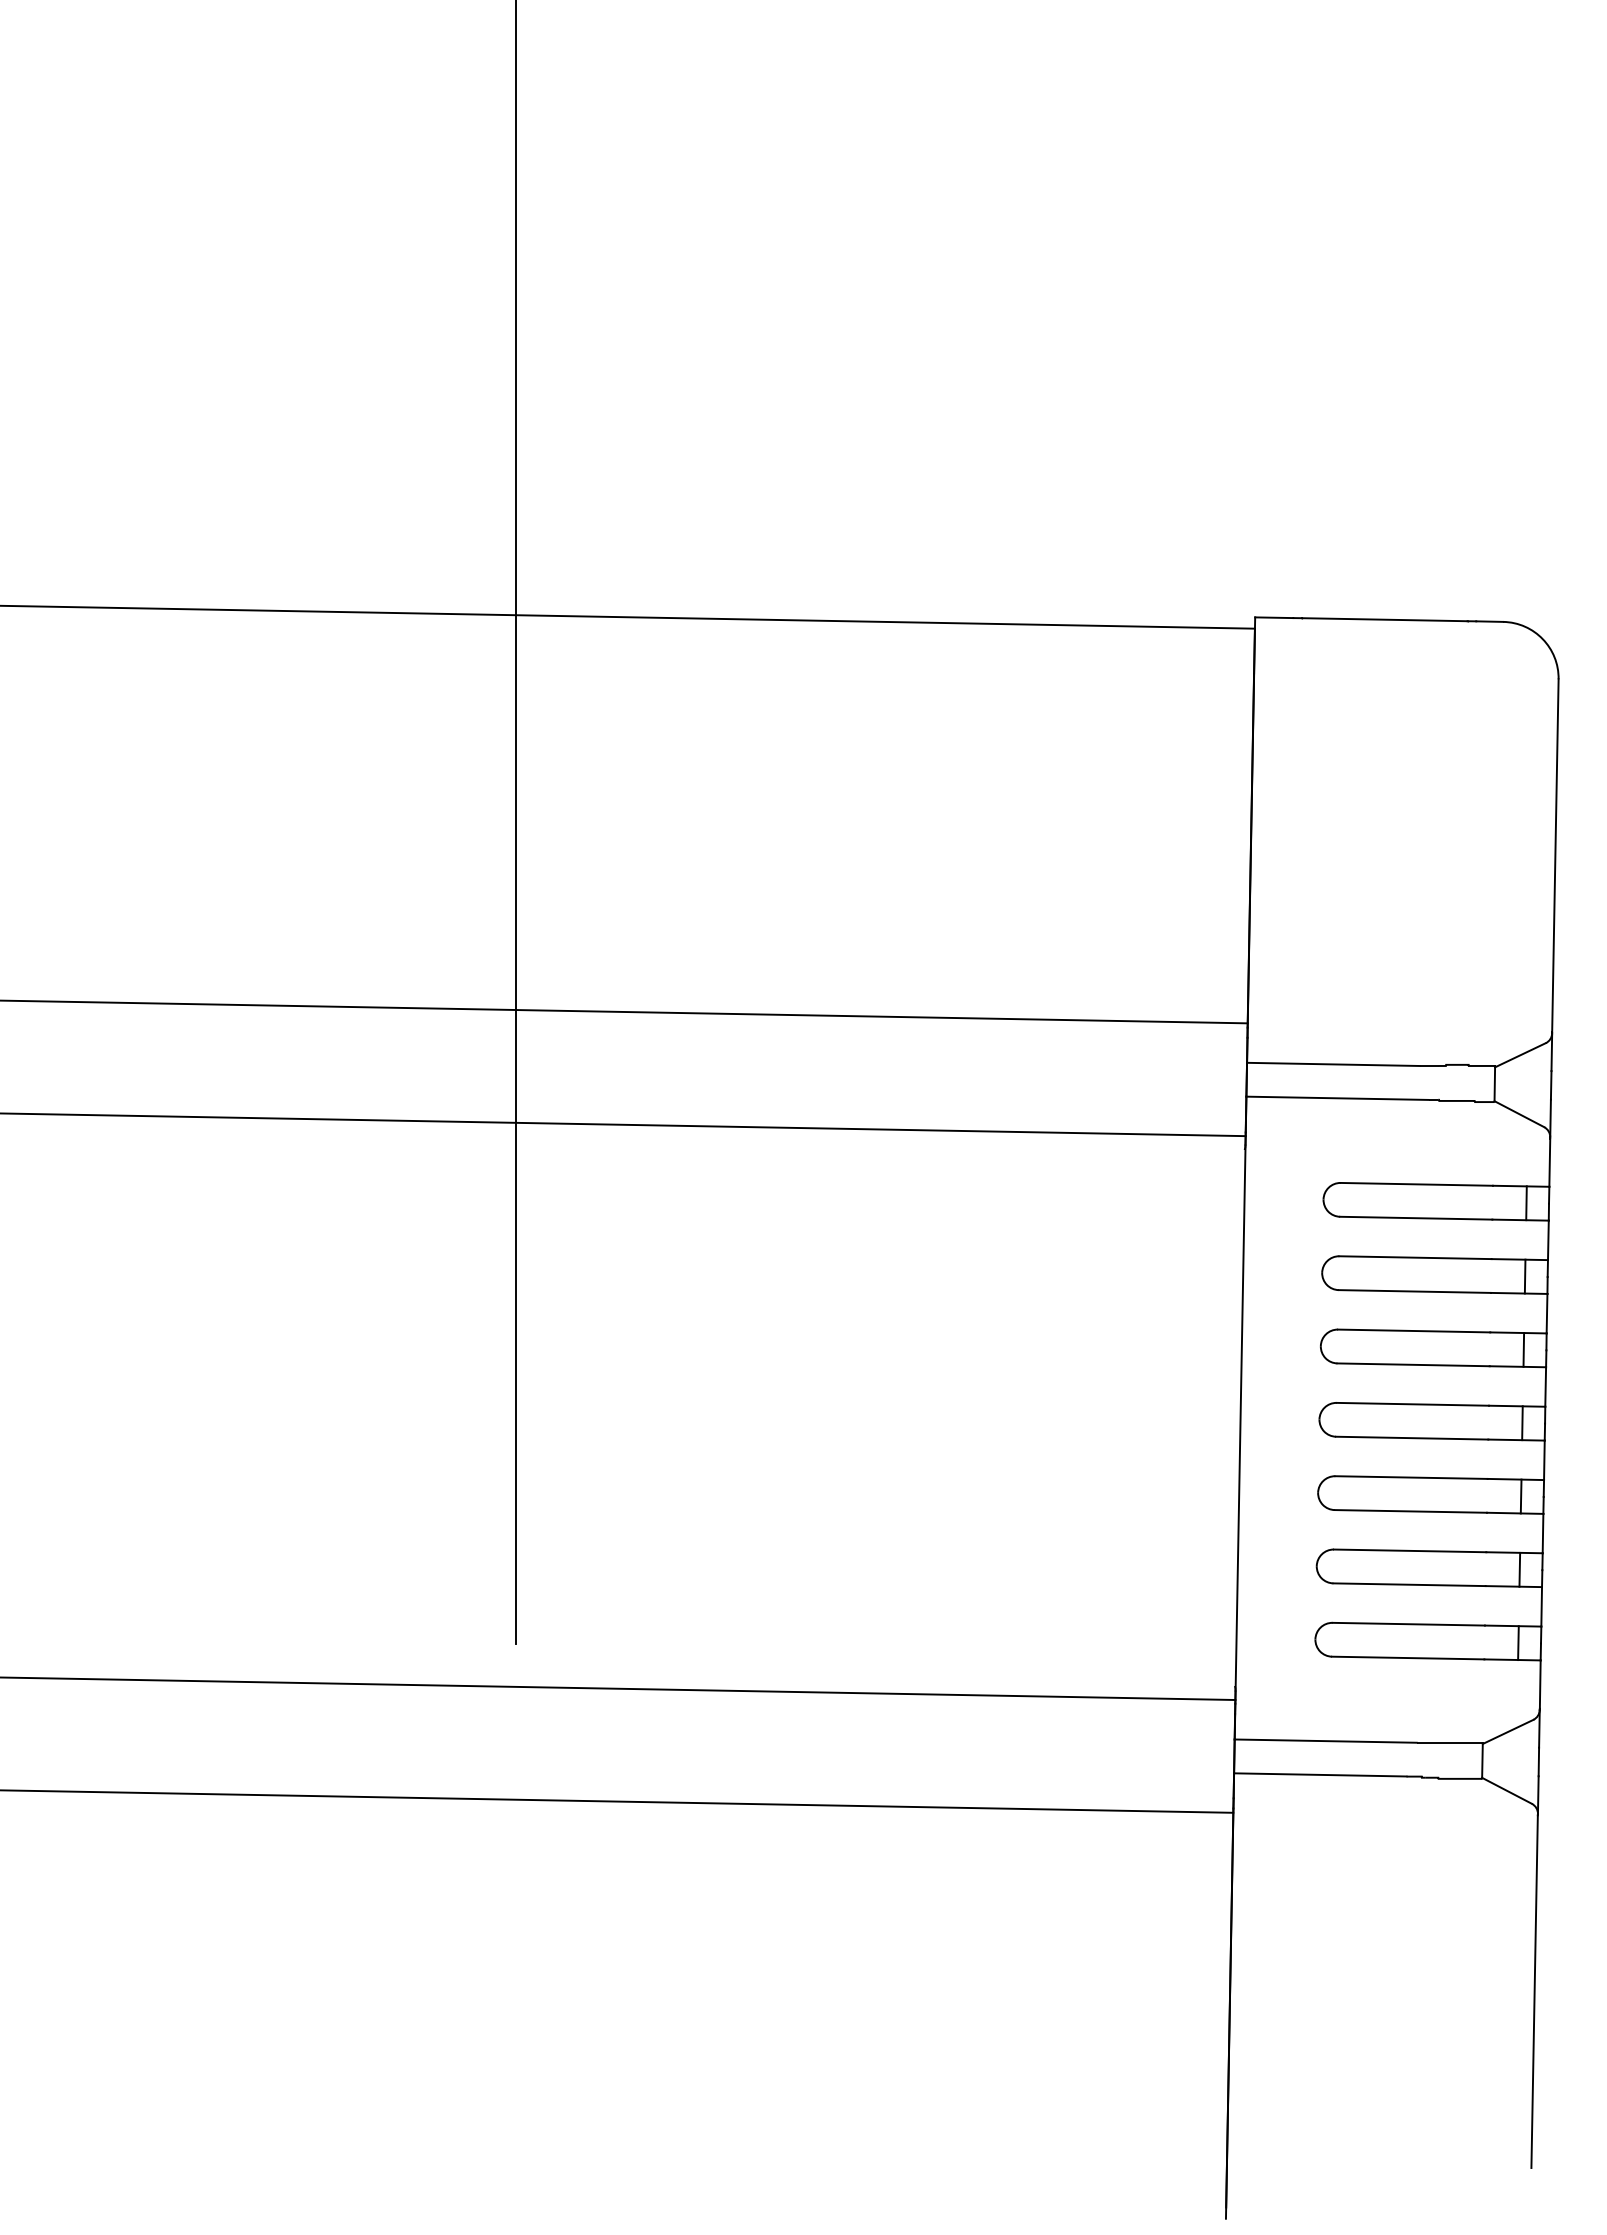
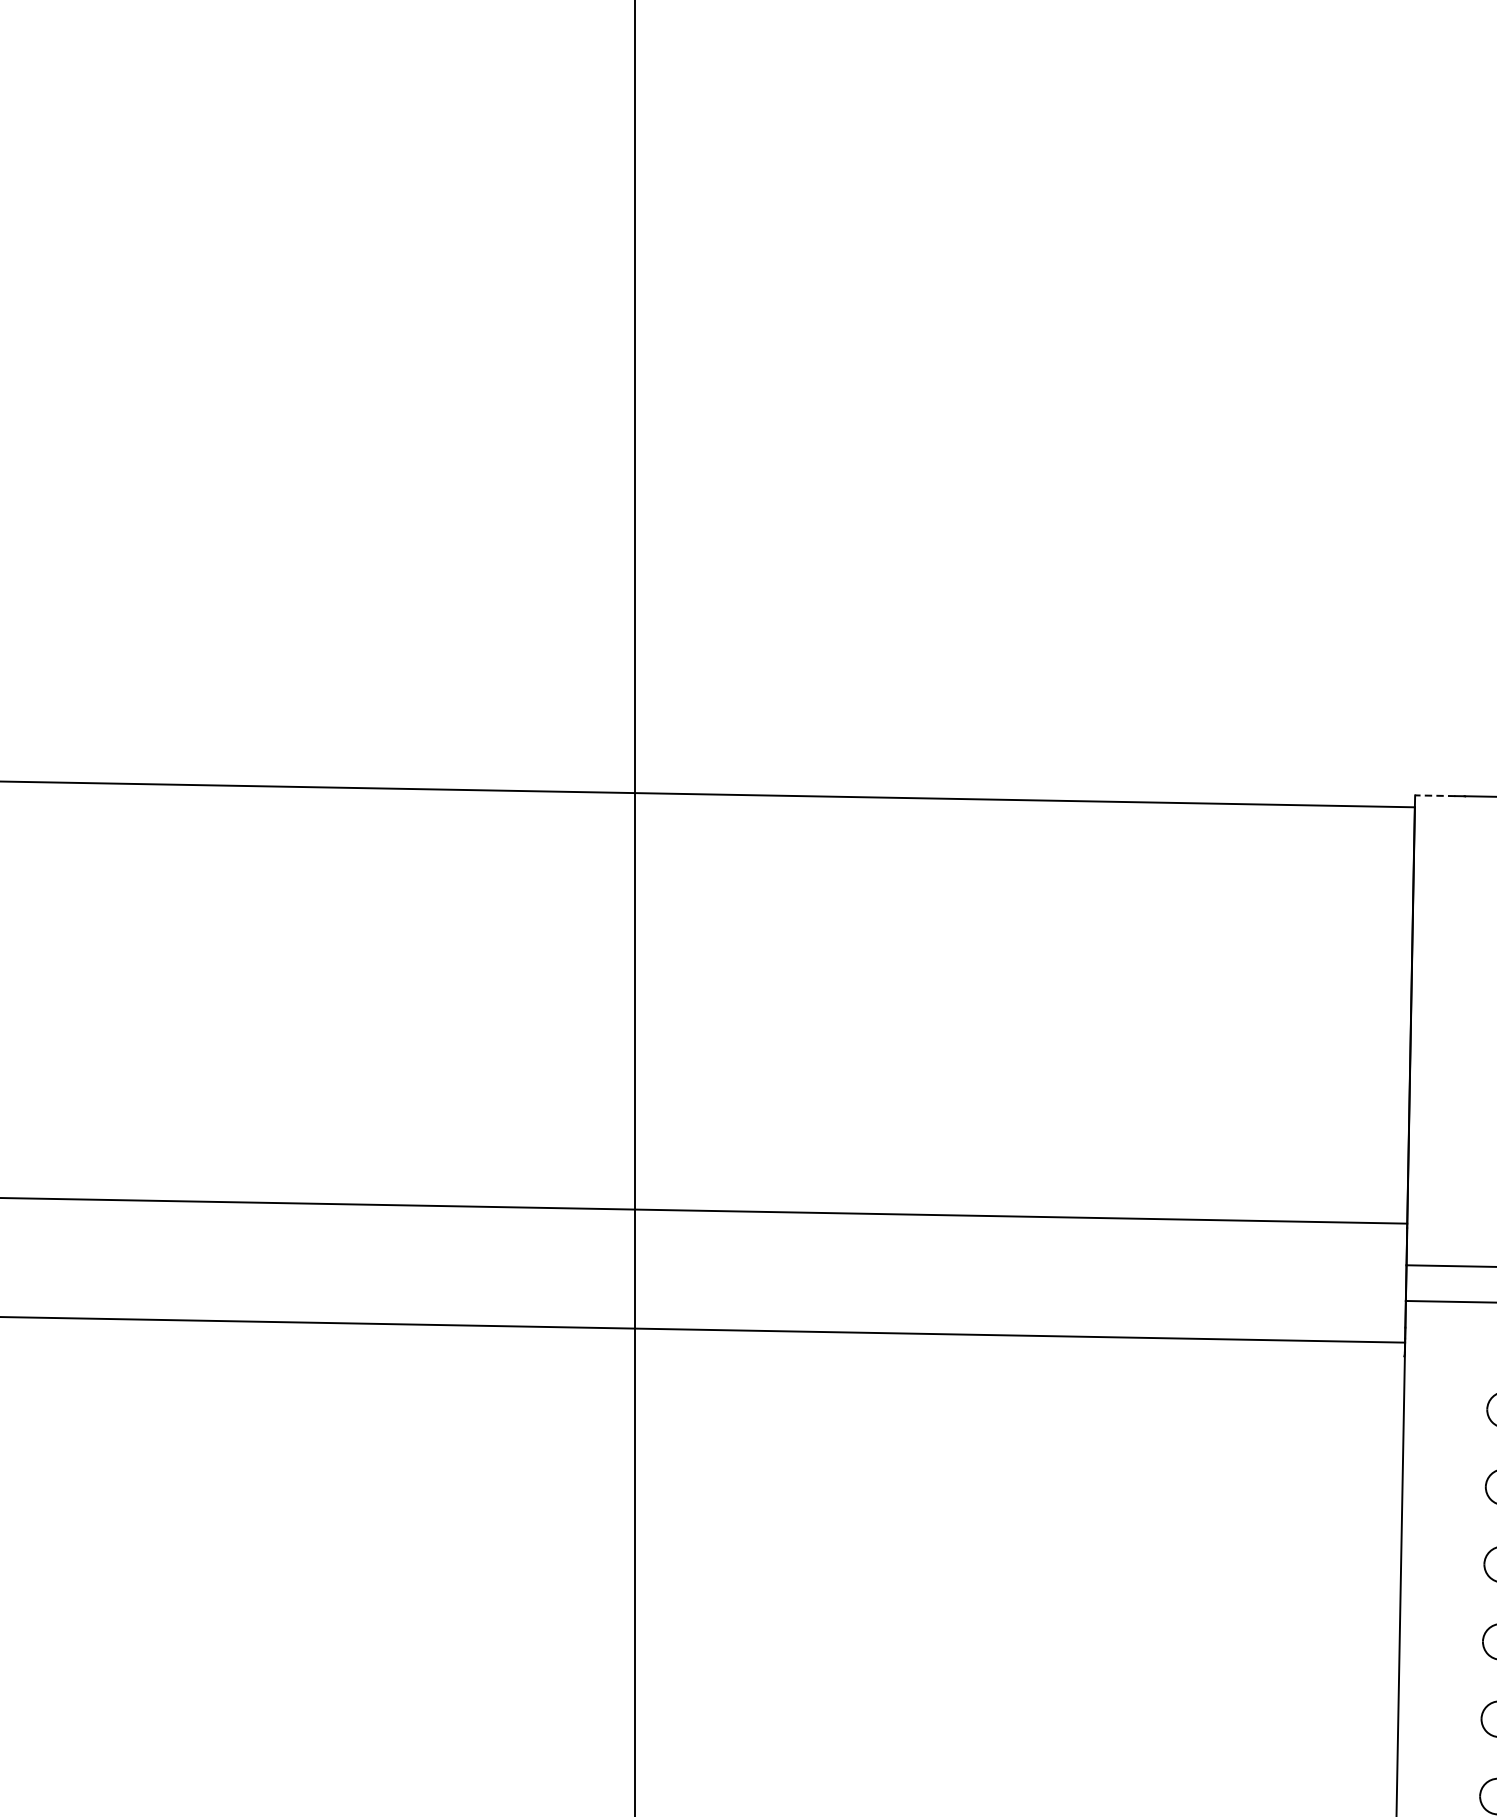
line: (1273, 617) -> (1434, 795), solid -> dashed

